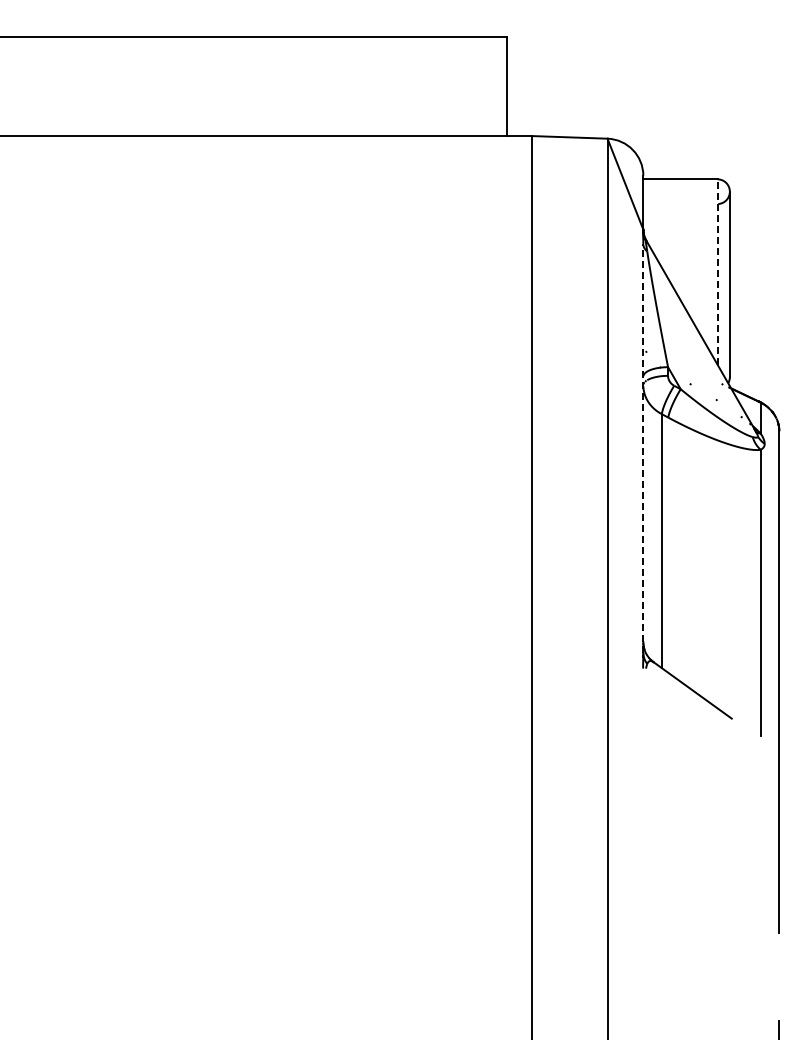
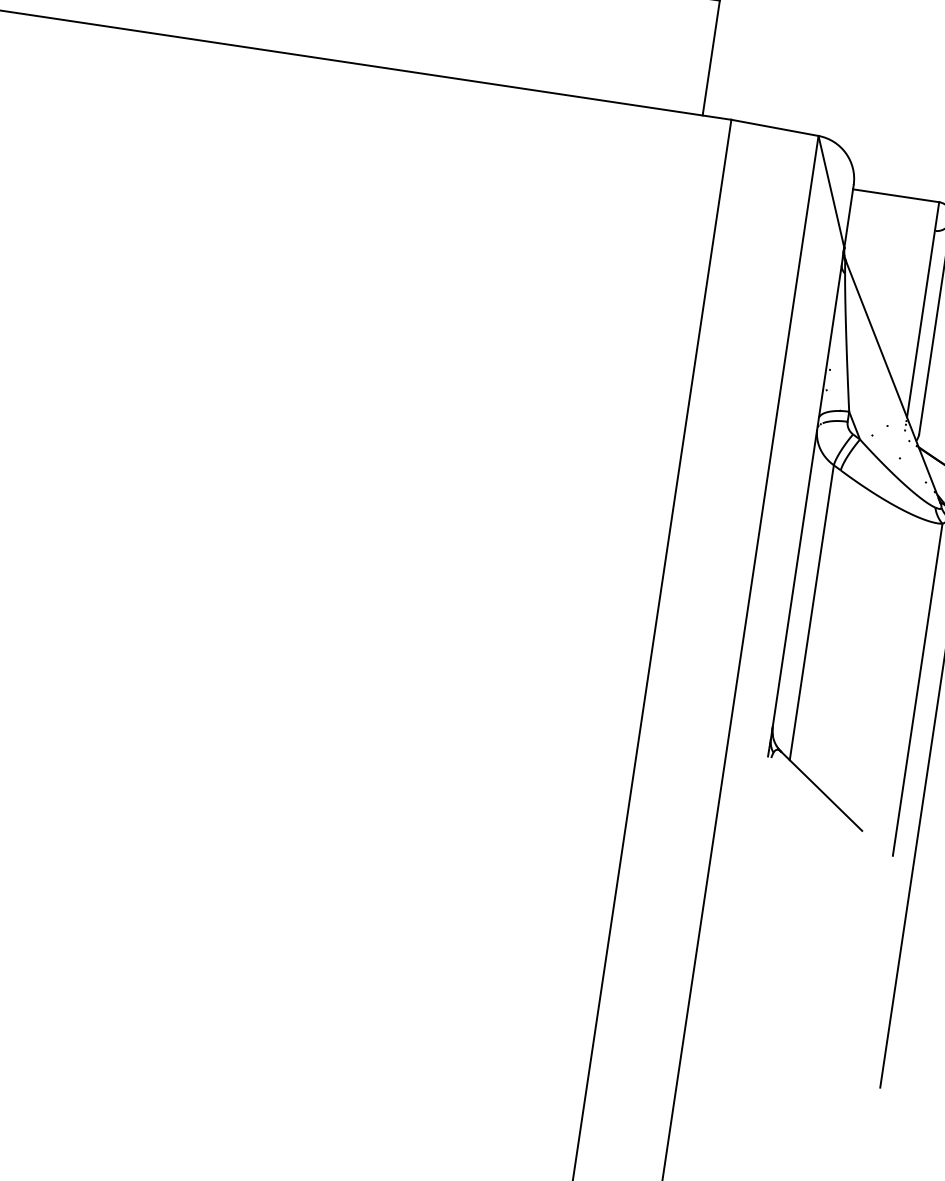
line: (717, 272) -> (923, 310), dashed -> solid
line: (643, 448) -> (806, 501), dashed -> solid

